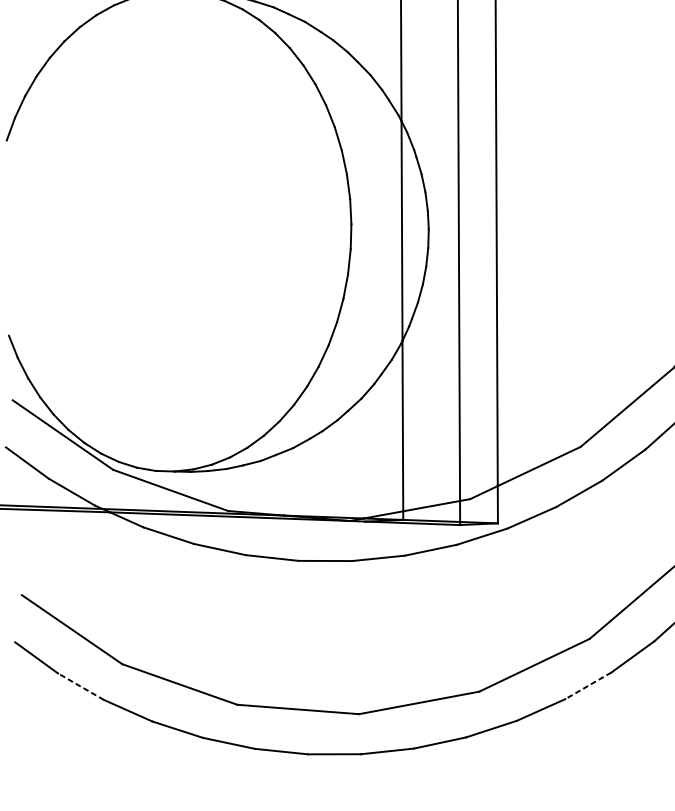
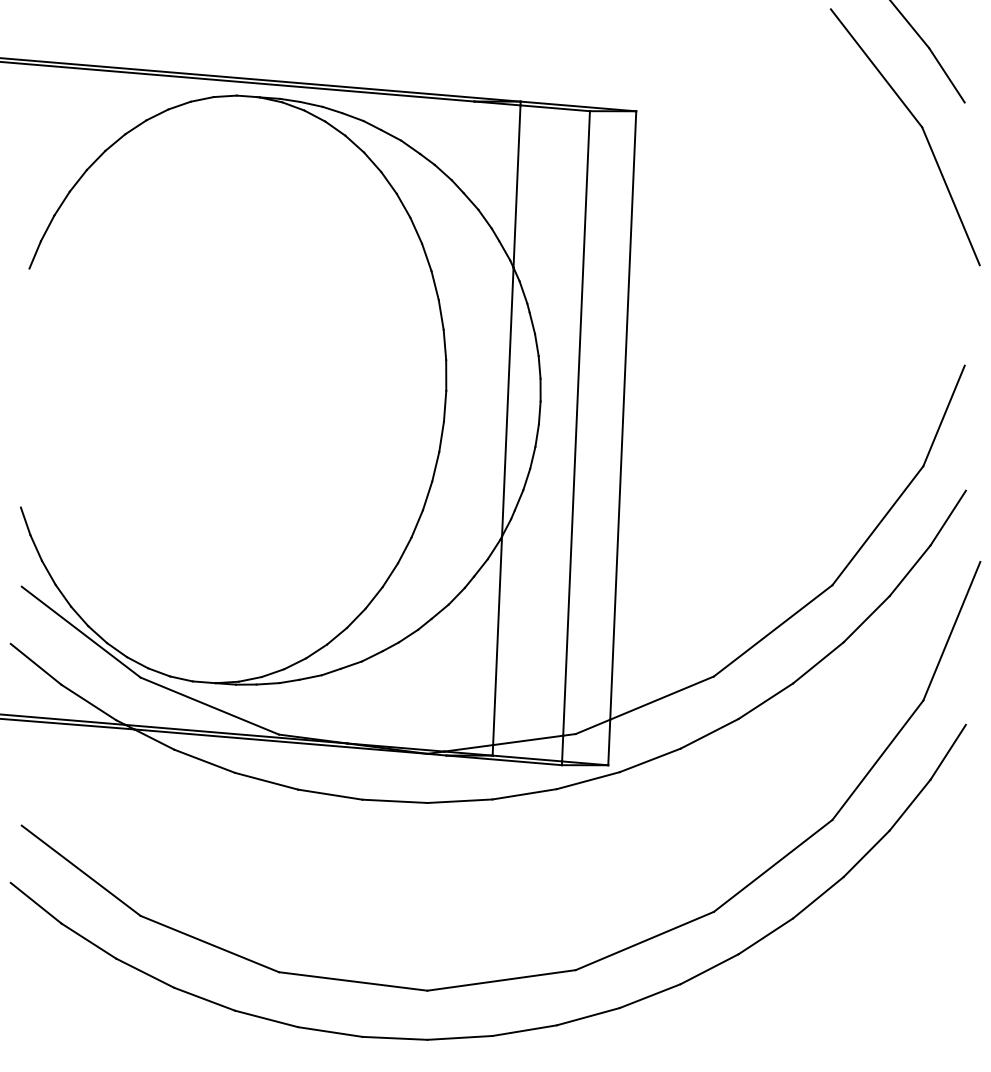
line: (80, 686) -> (88, 940), dashed -> solid
line: (588, 686) -> (709, 969), dashed -> solid

